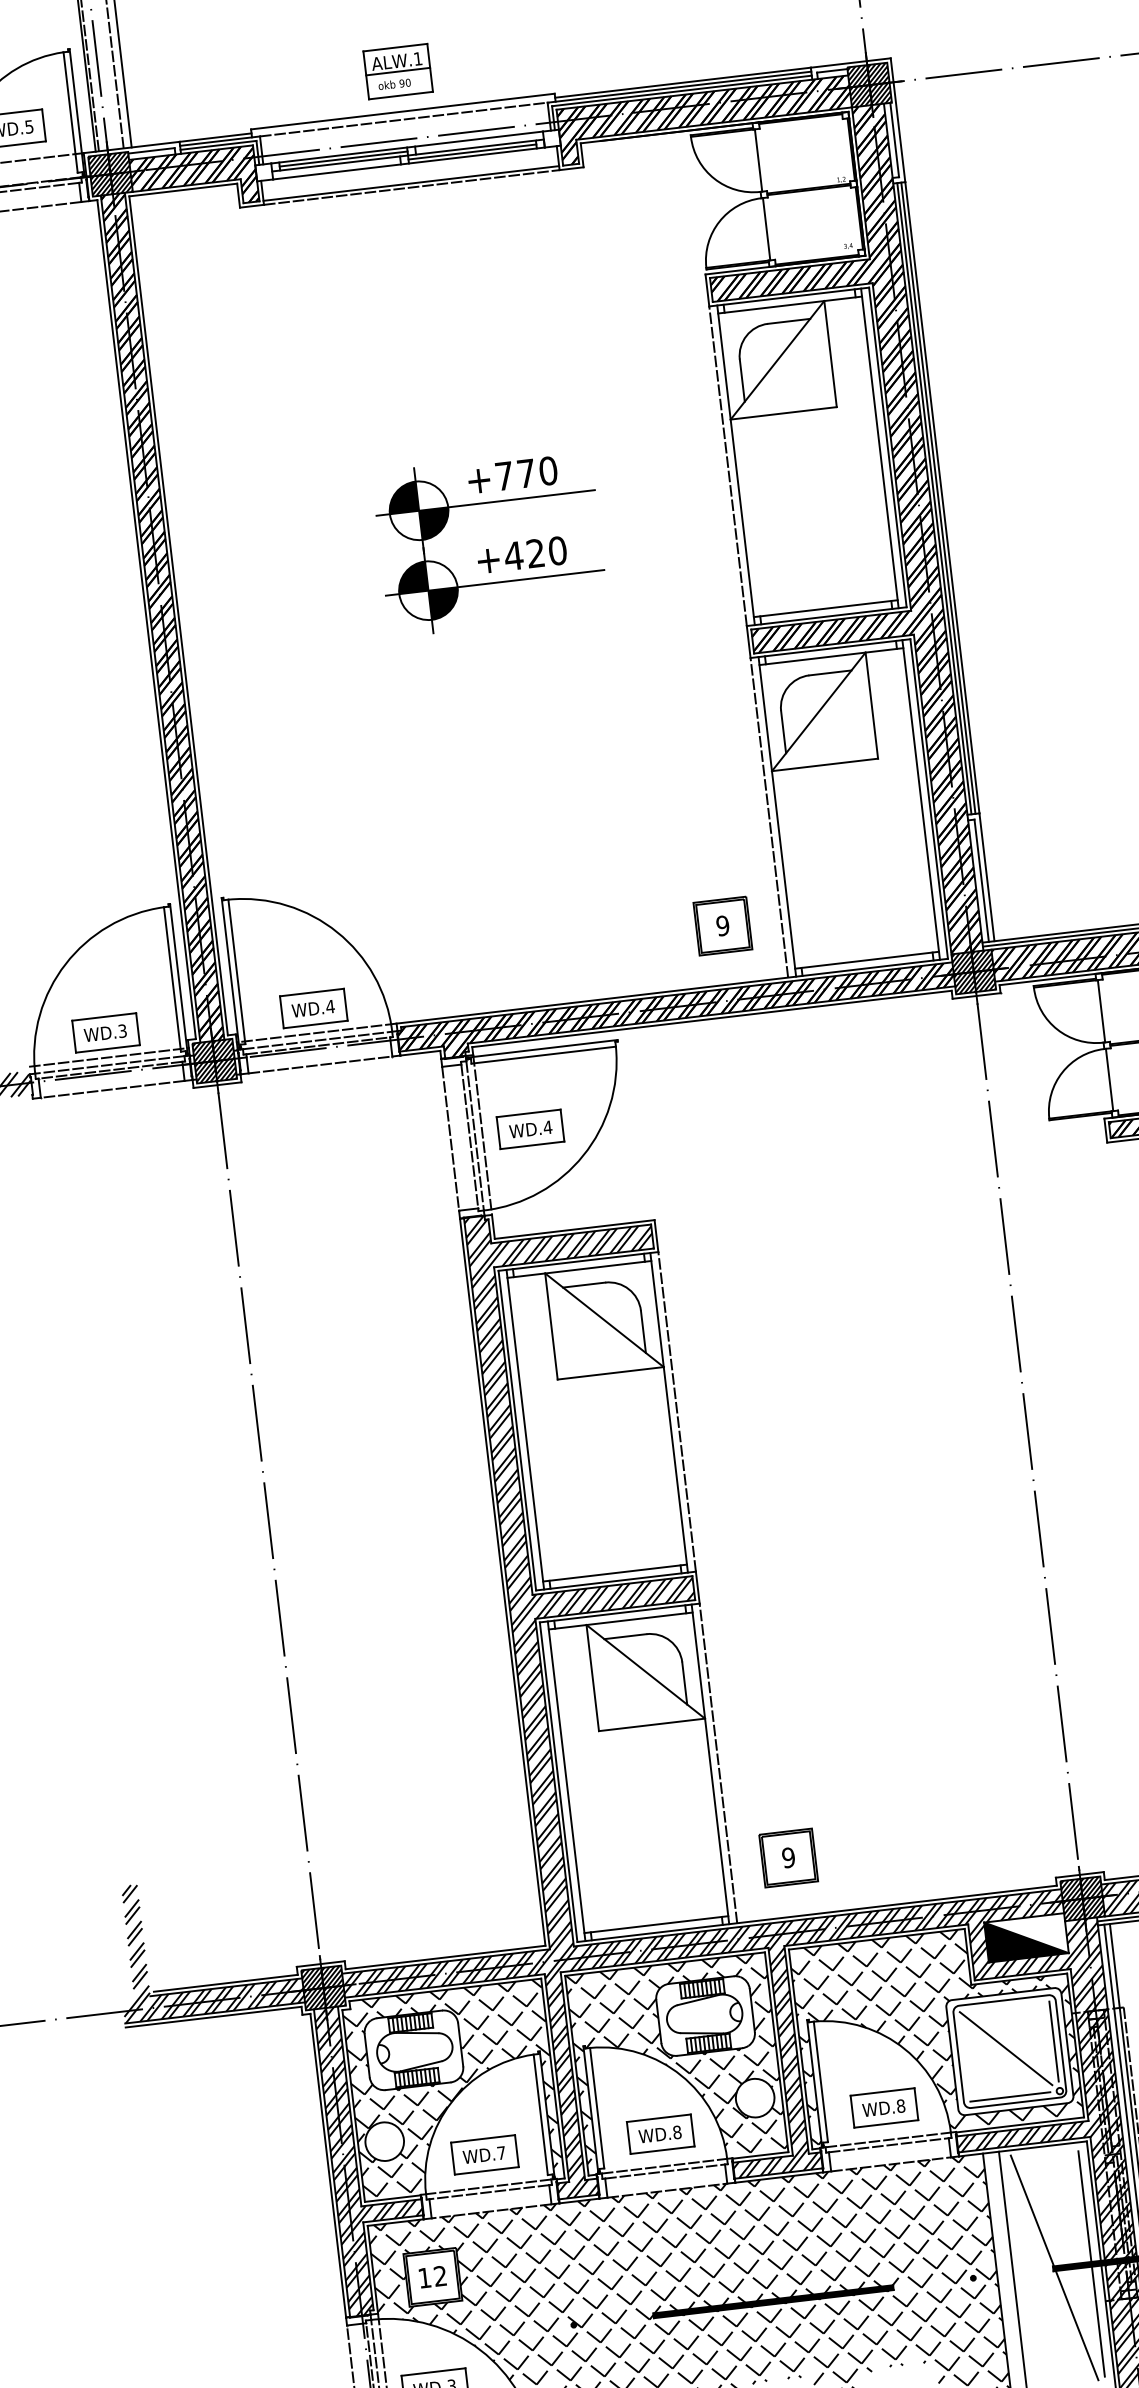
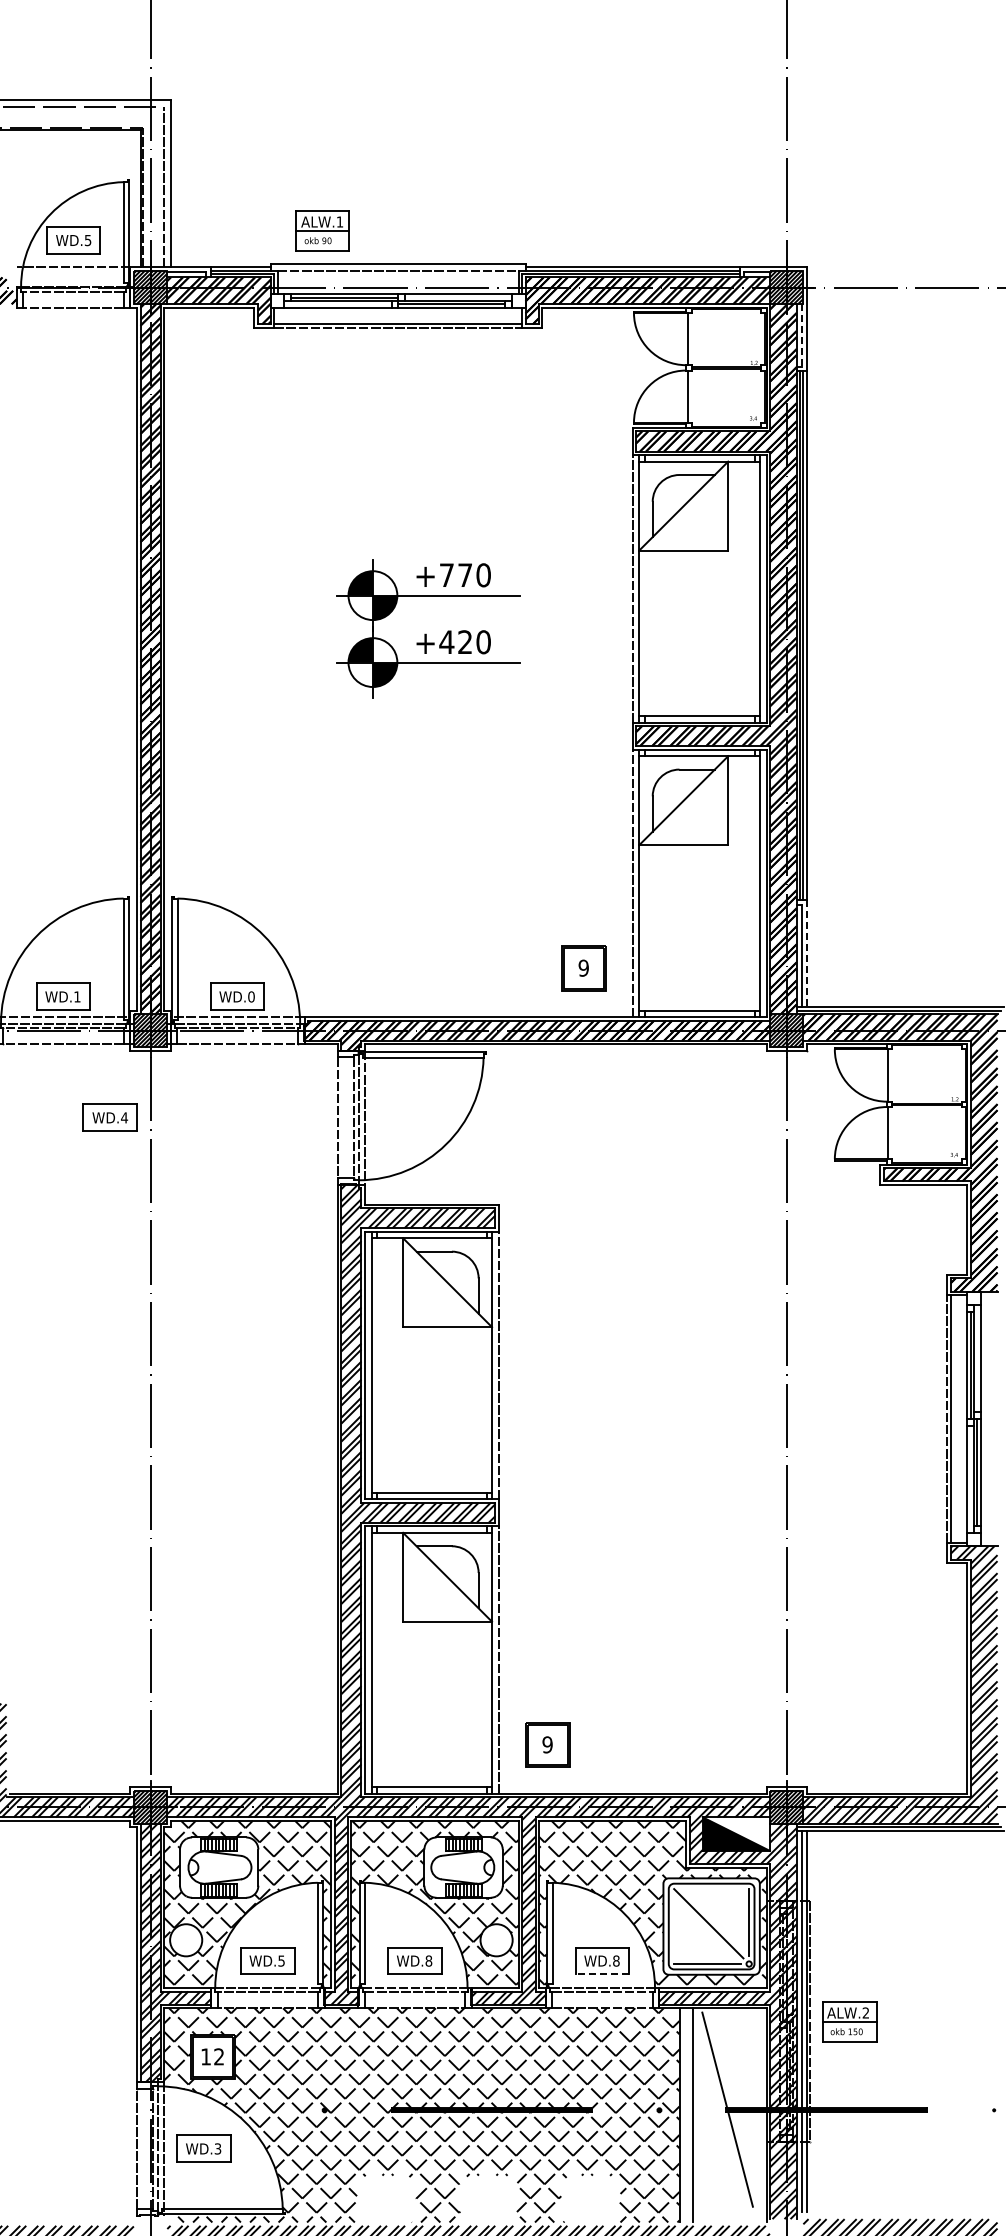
part: (398, 71) -> (322, 230), moved
line: (895, 140) -> (802, 335), solid -> dashed
line: (986, 877) -> (806, 953), solid -> dashed
text: (329, 1006) -> (250, 996), WD.4 -> WD.0
text: (122, 1030) -> (77, 996), WD.3 -> WD.1
part: (529, 1129) -> (109, 1117), moved
line: (886, 2124) -> (602, 1974), solid -> dashed
text: (501, 2152) -> (281, 1960), WD.7 -> WD.5
line: (1091, 2263) -> (758, 2109), removed

